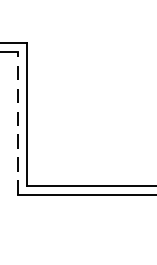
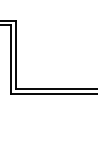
line: (18, 123) -> (11, 59), dashed -> solid

